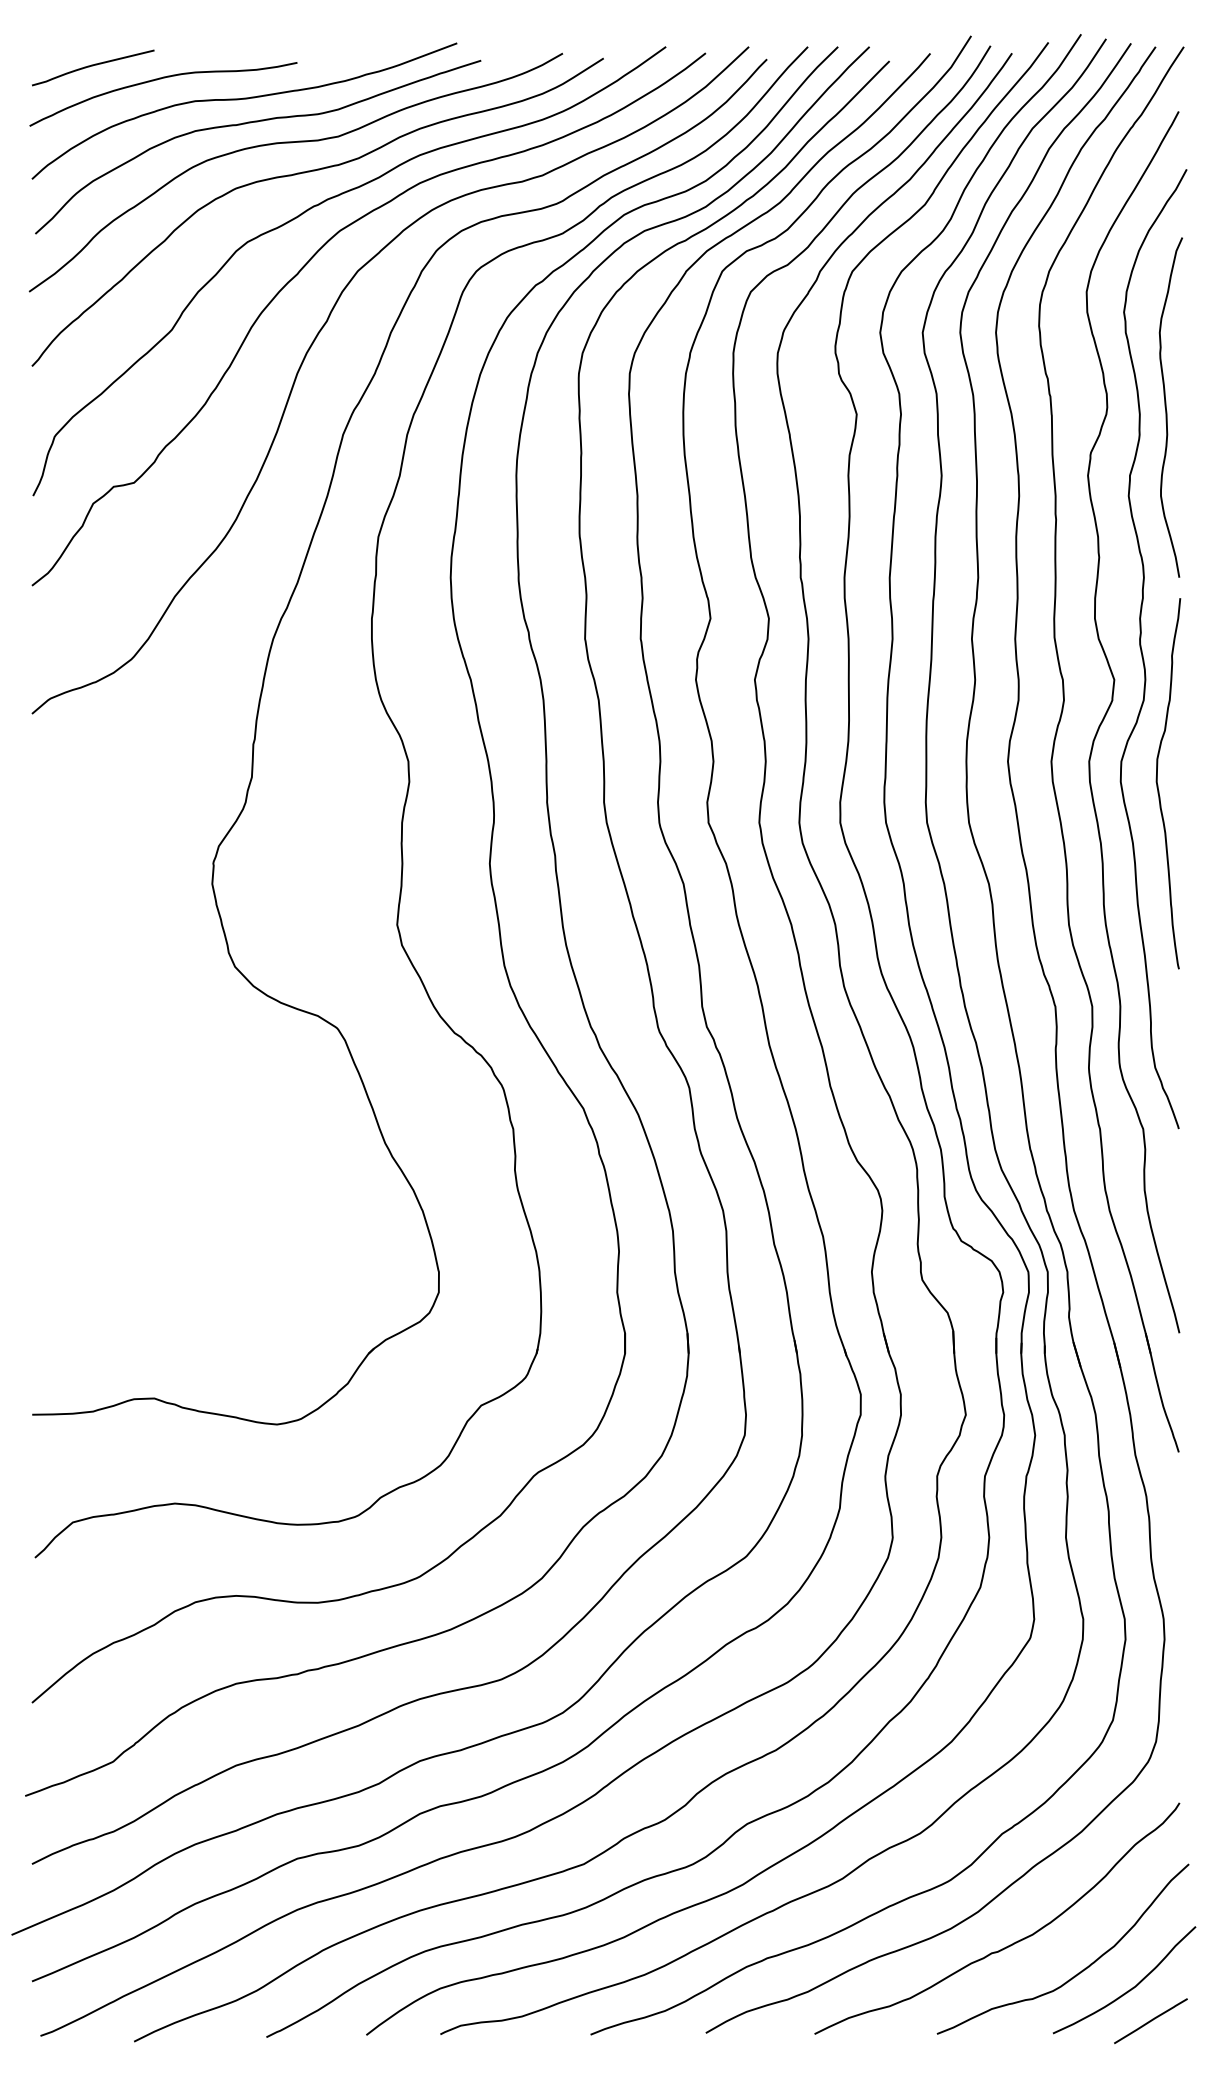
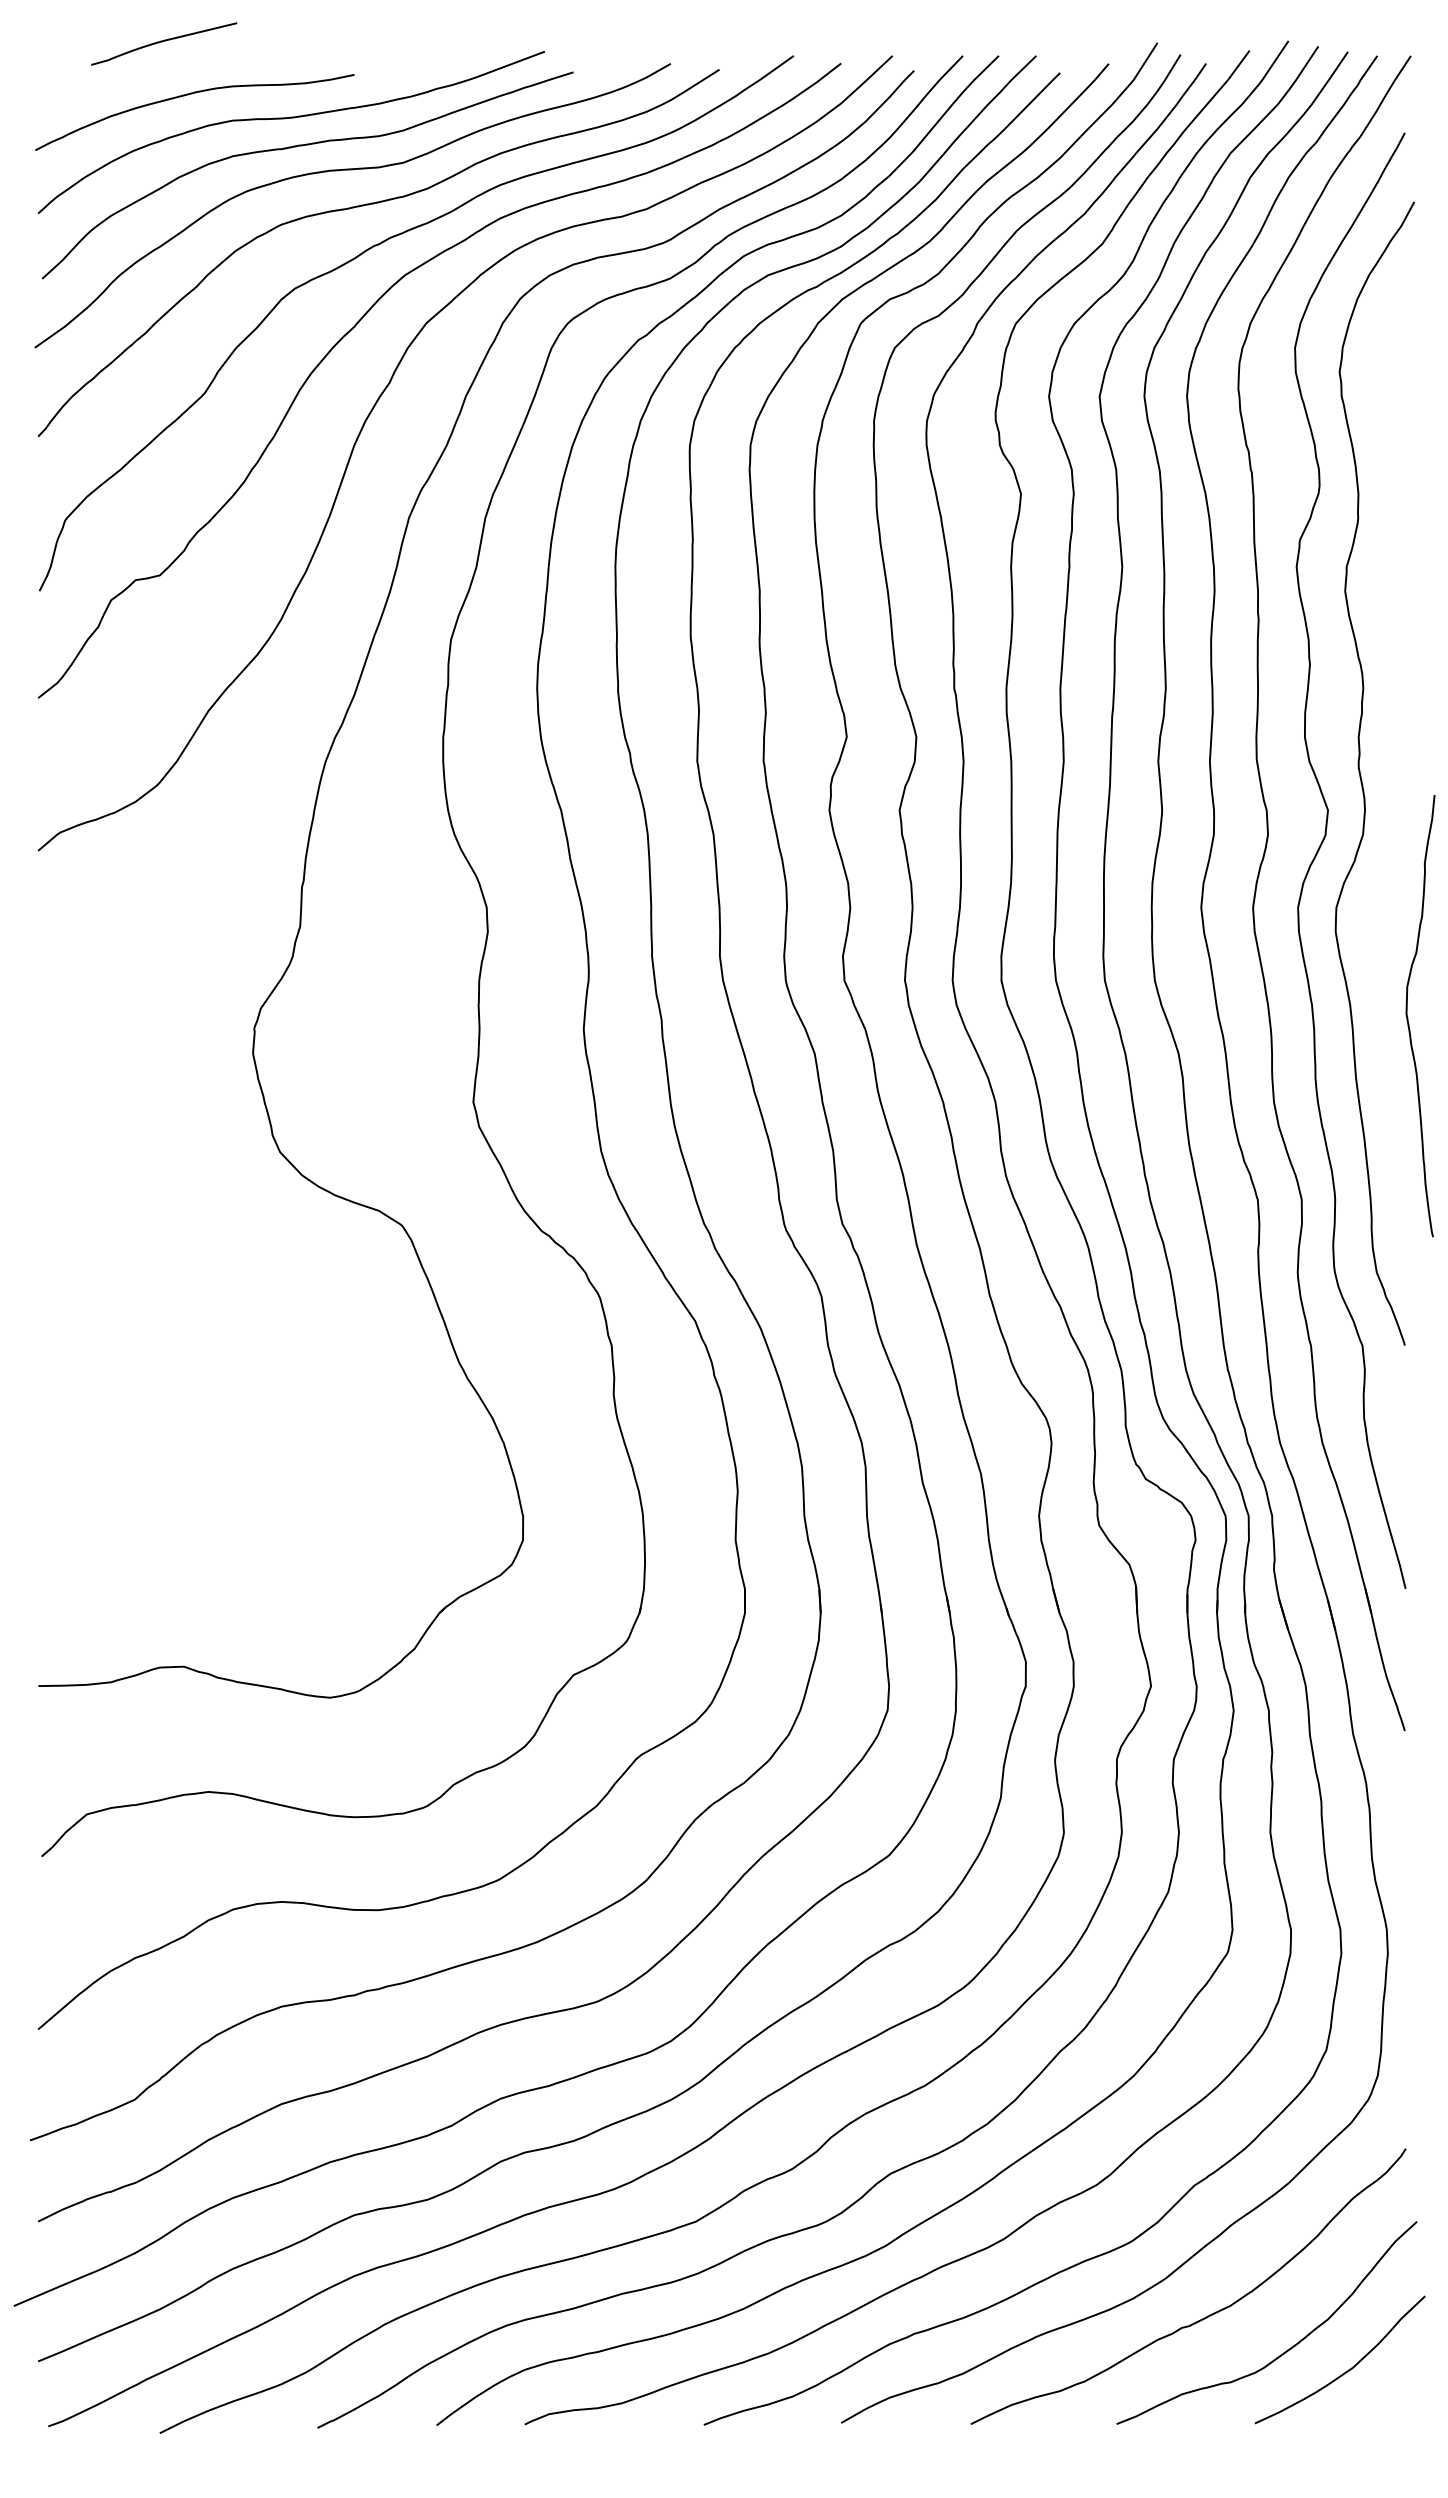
curve: (93, 65) -> (164, 41), moved
curve: (1166, 407) -> (1390, 485), removed
curve: (1158, 784) -> (1408, 1017), moved
line: (1150, 2020) -> (1371, 2408), removed

